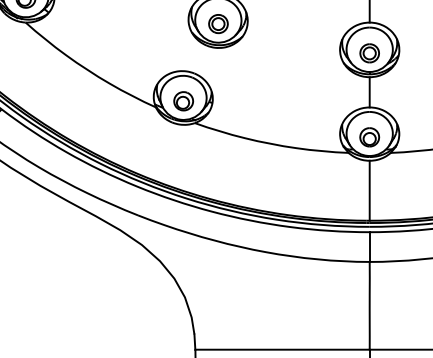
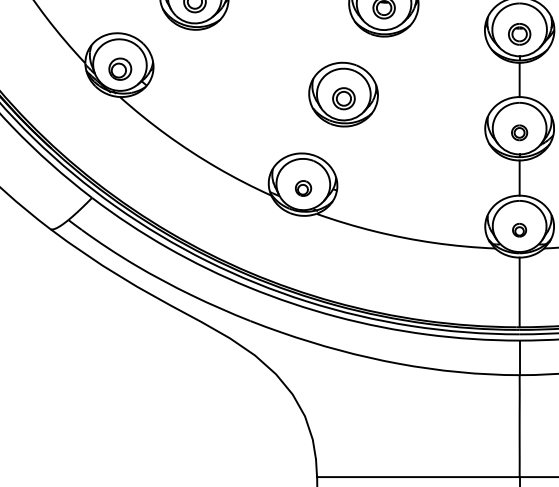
part: (369, 53) -> (519, 132), size x0.7
part: (183, 101) -> (303, 188), size x0.7
part: (369, 136) -> (519, 229), size x0.6

